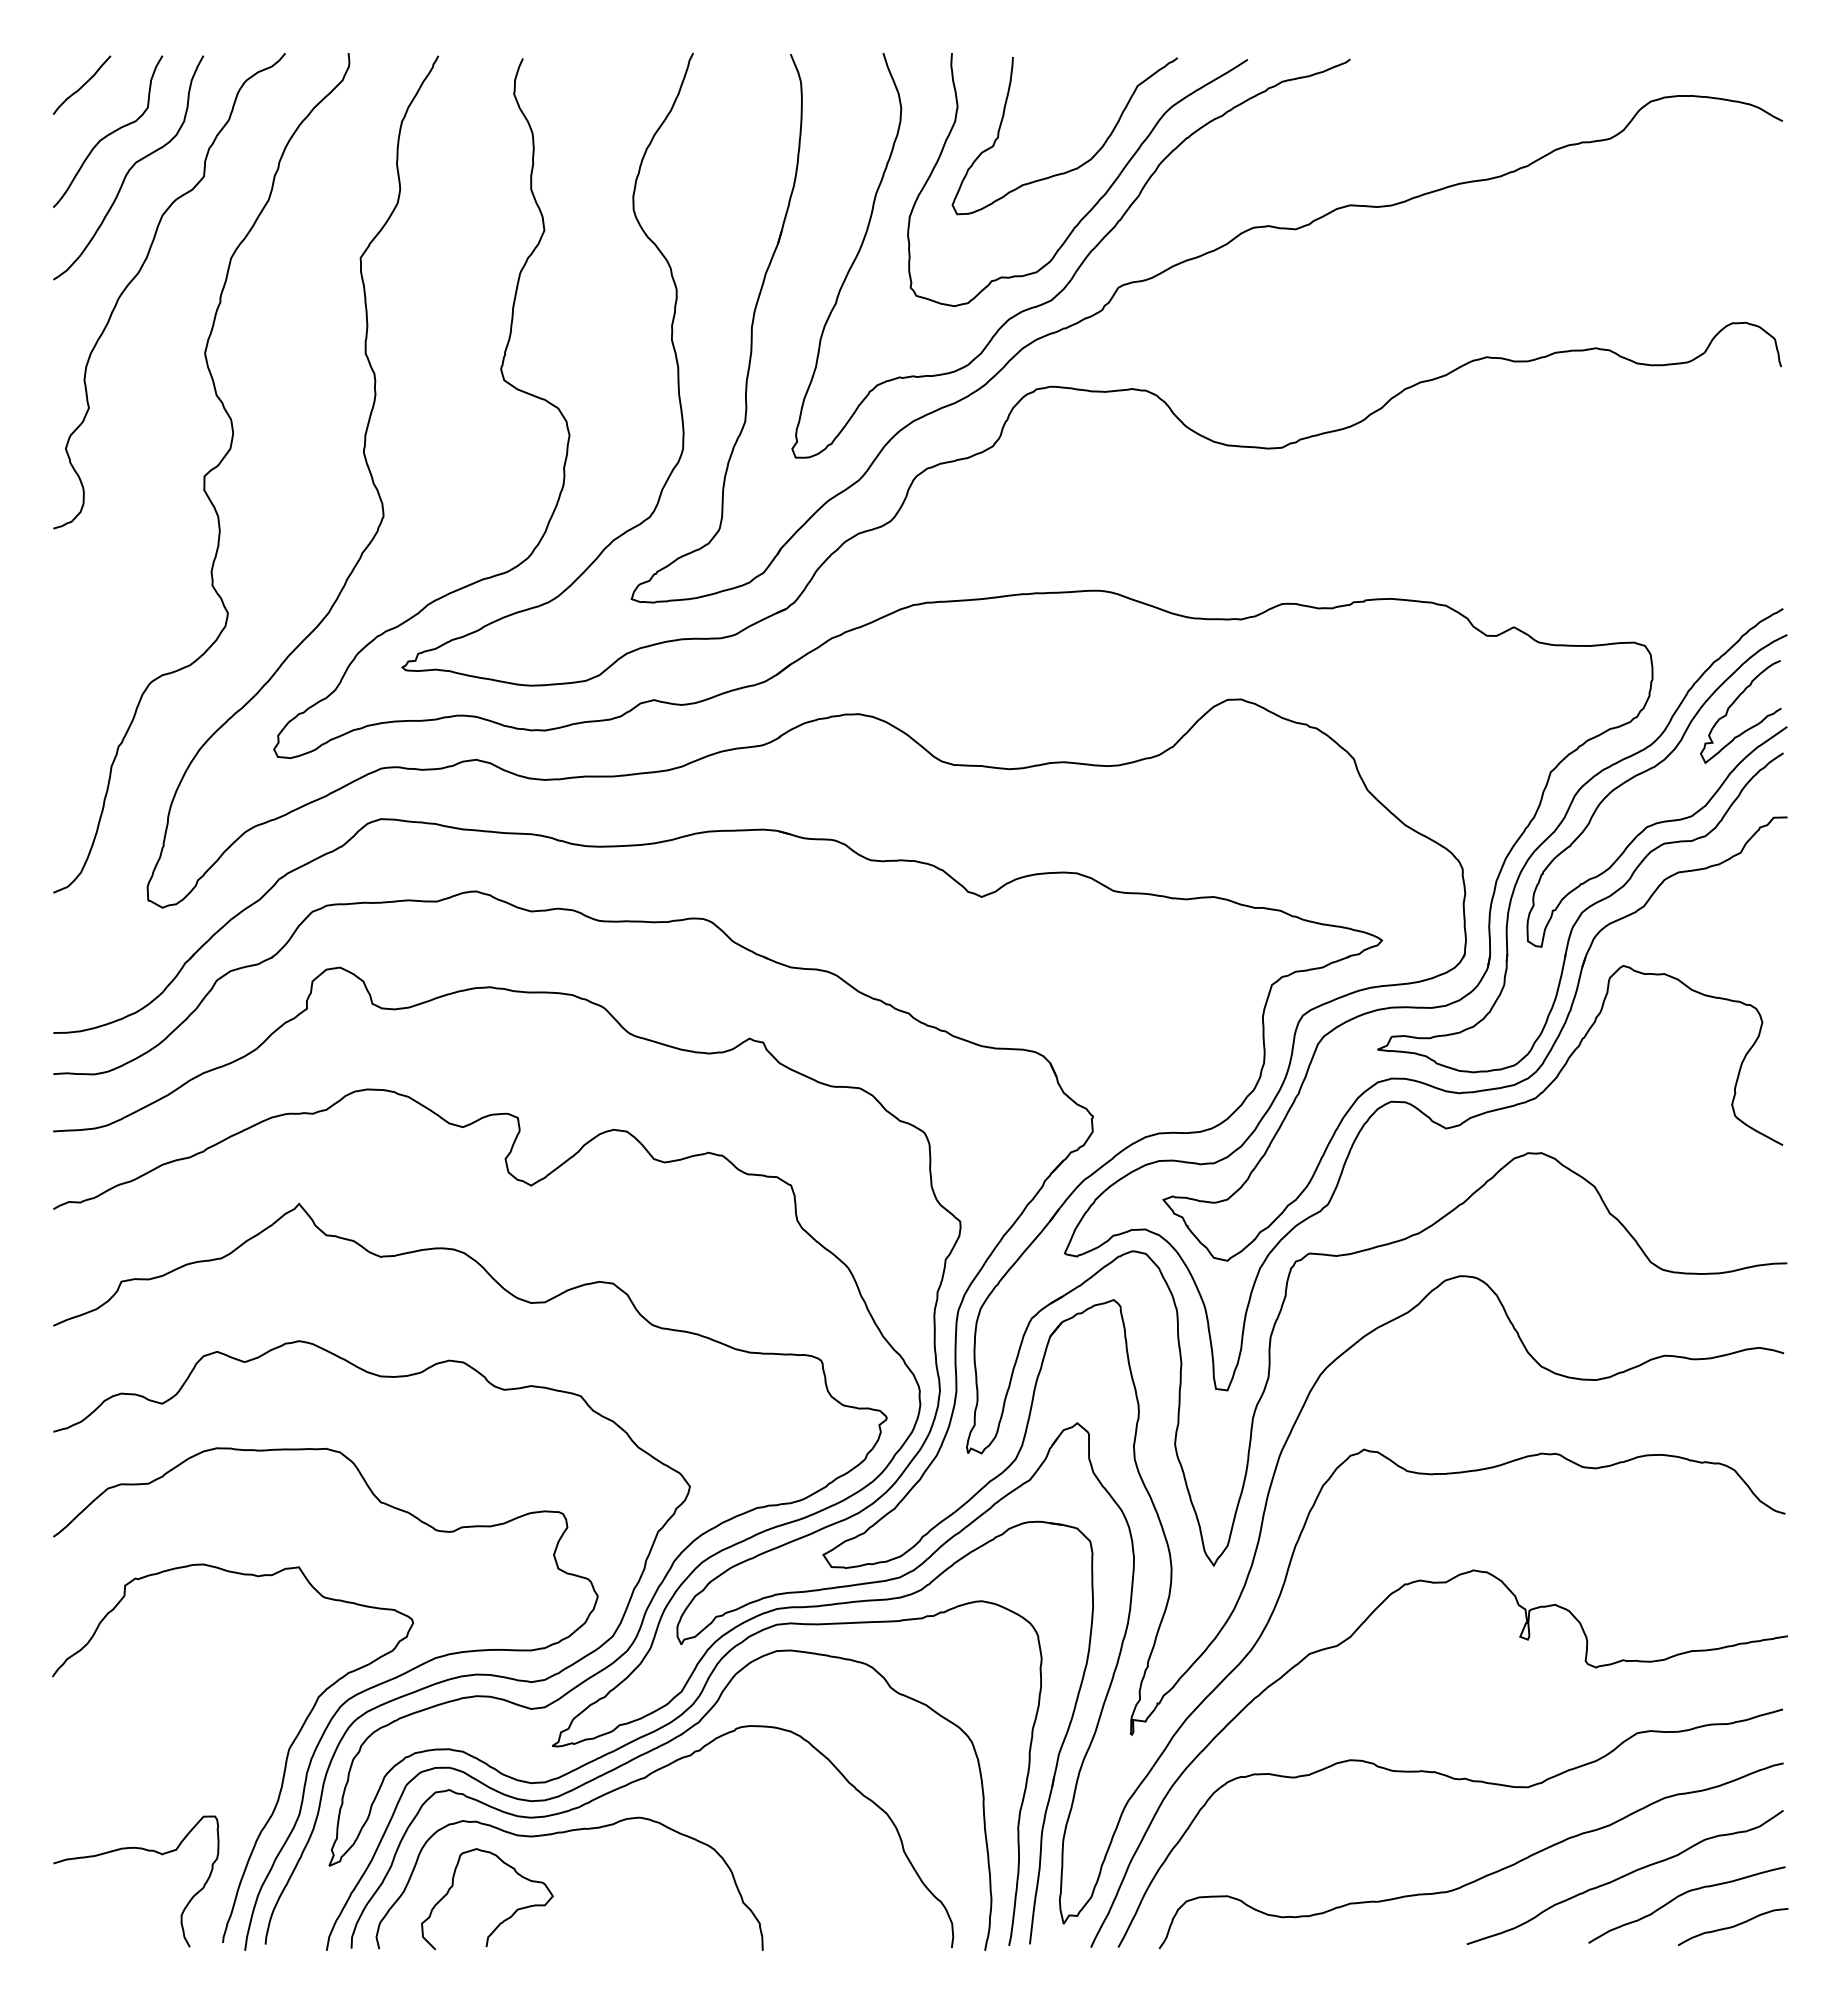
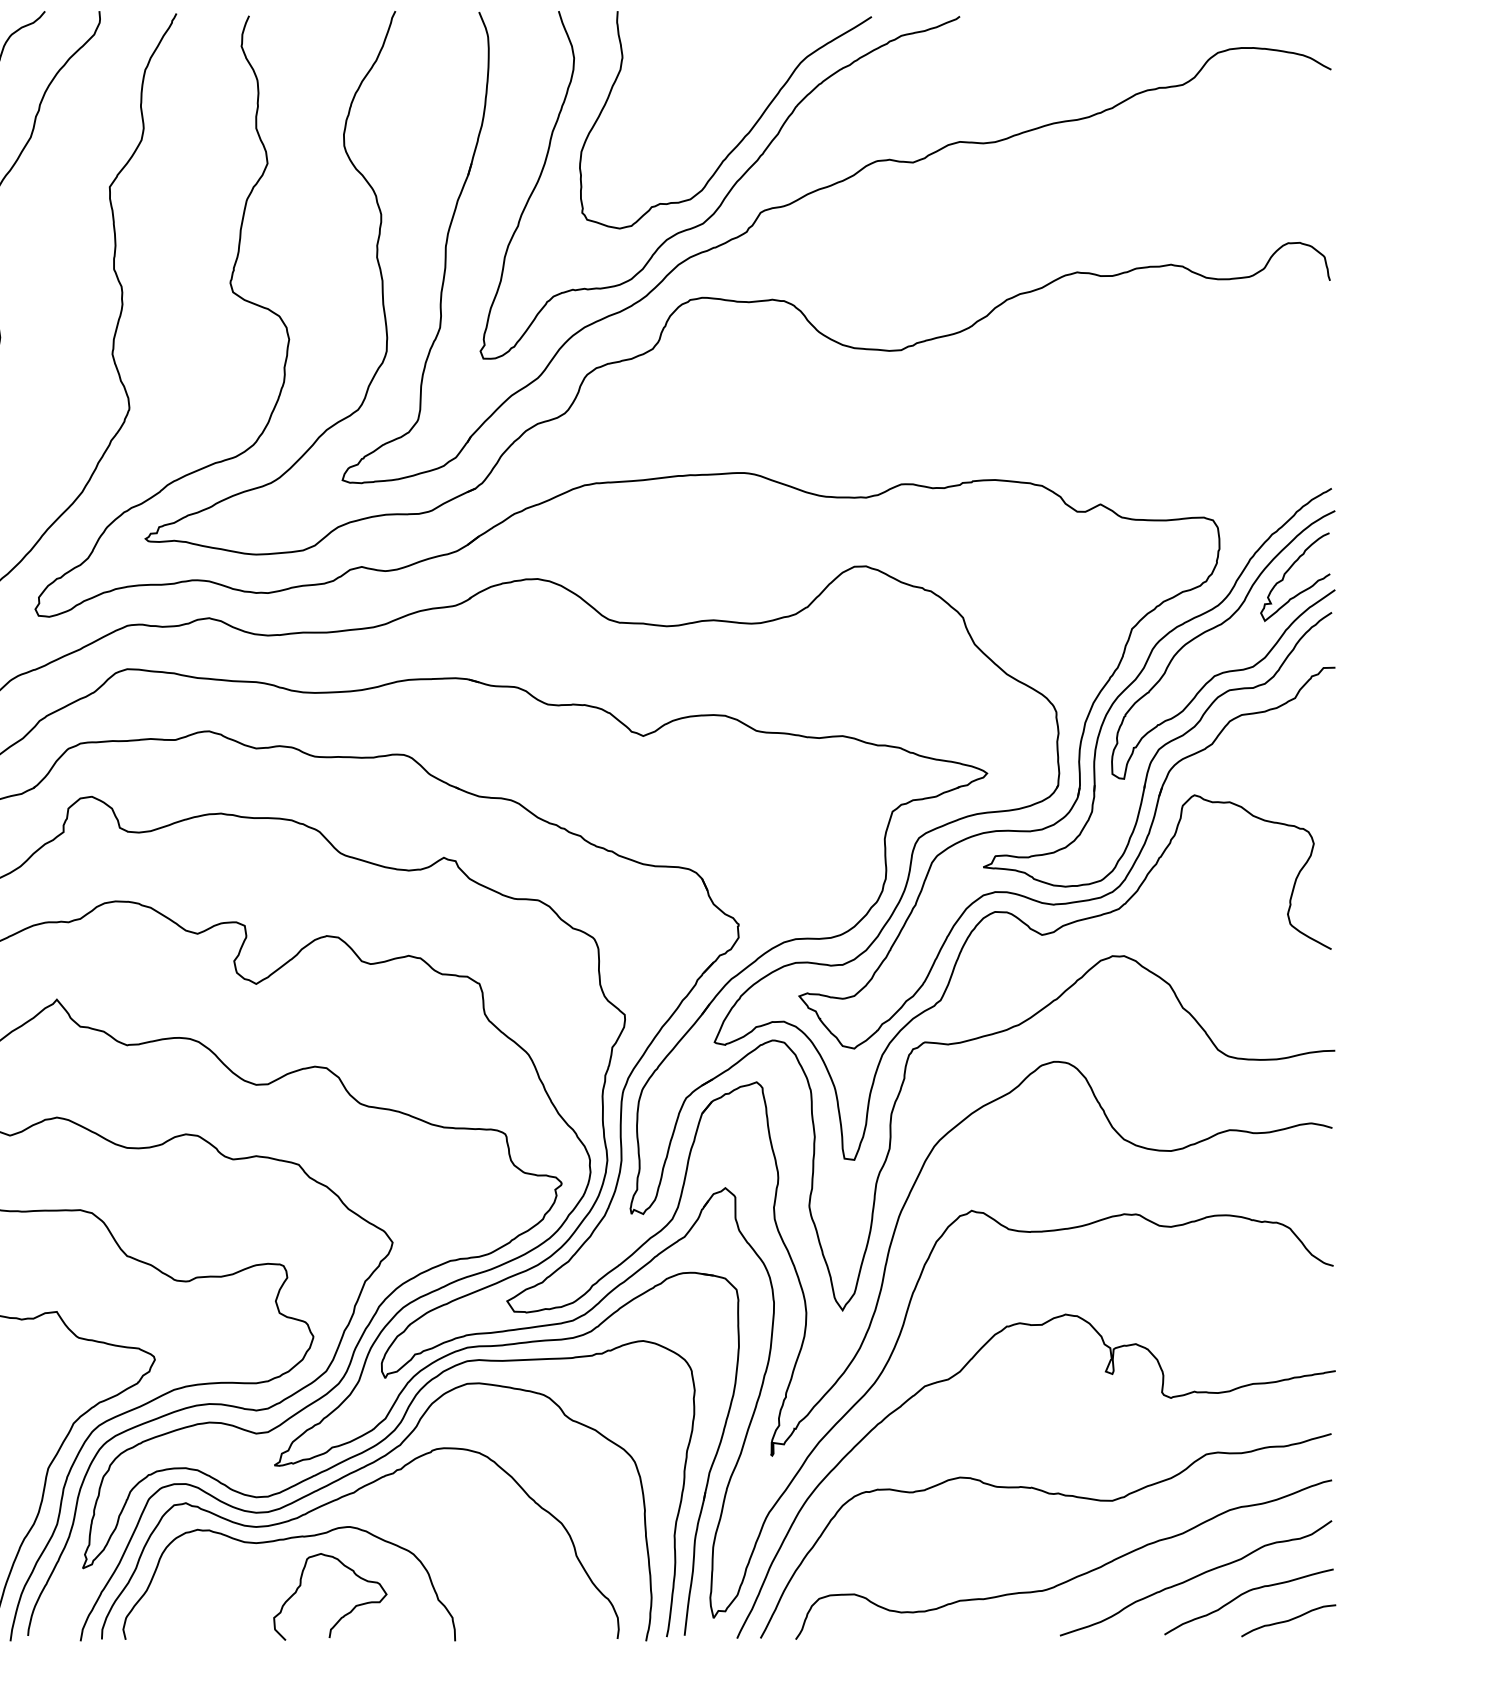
curve: (1082, 163) -> (729, 106), removed
curve: (504, 1919) -> (344, 1614), moved

